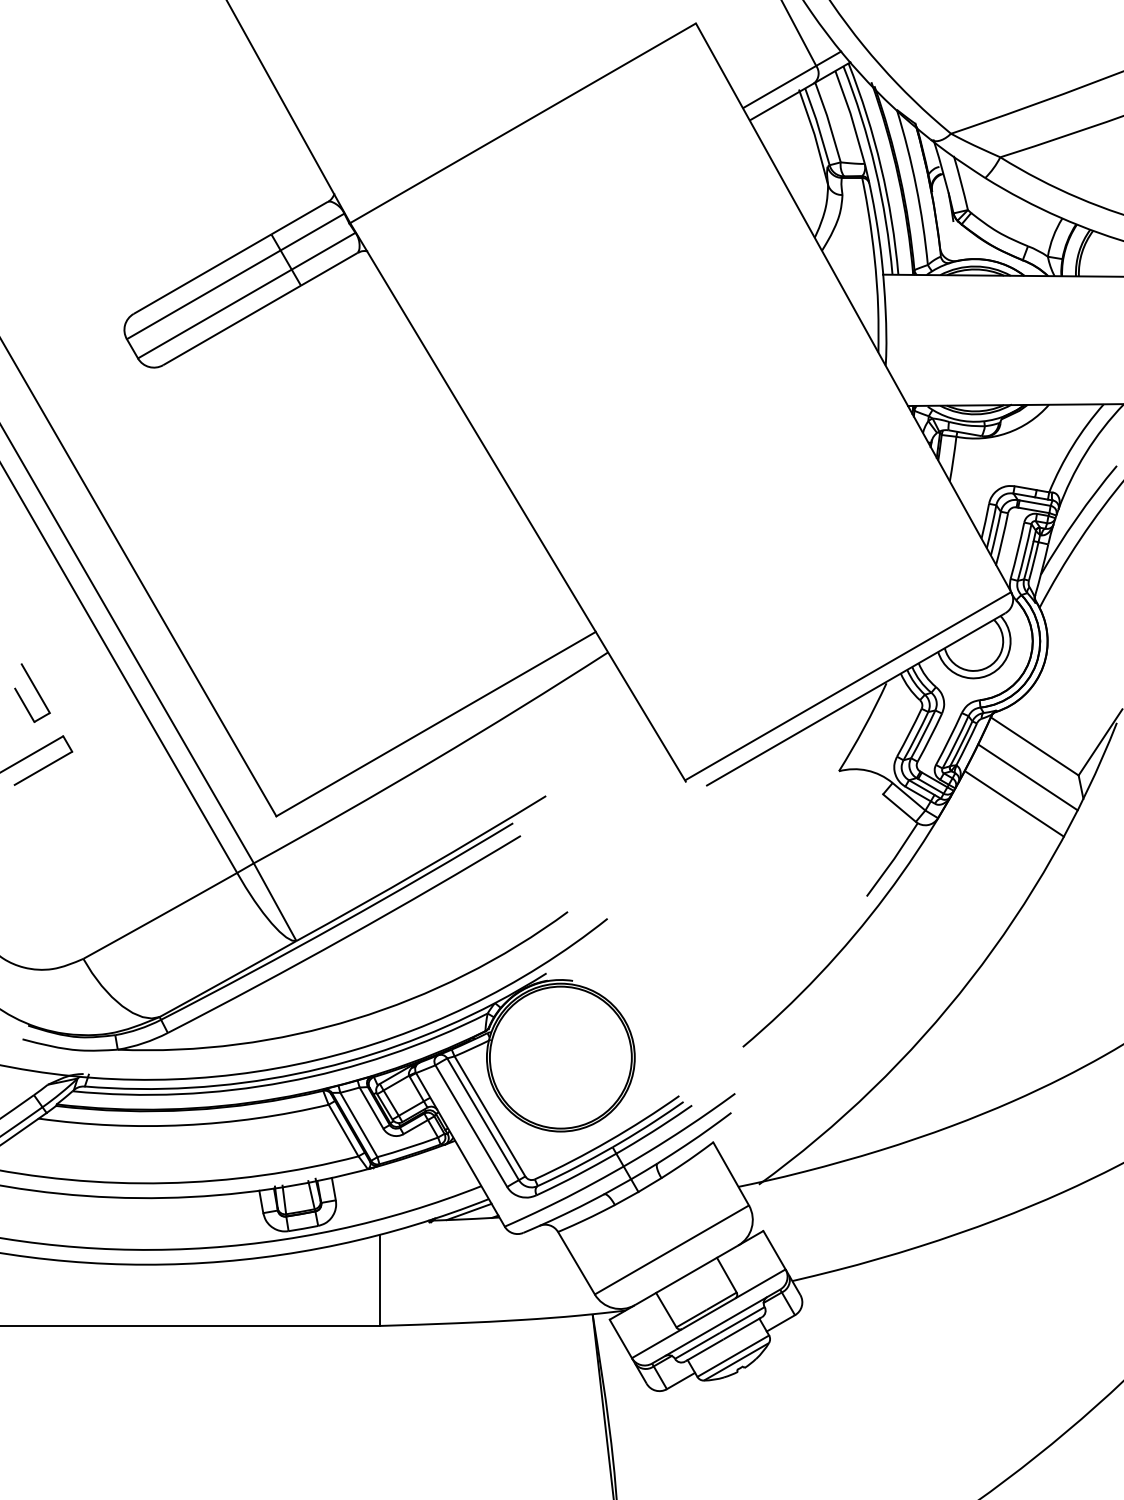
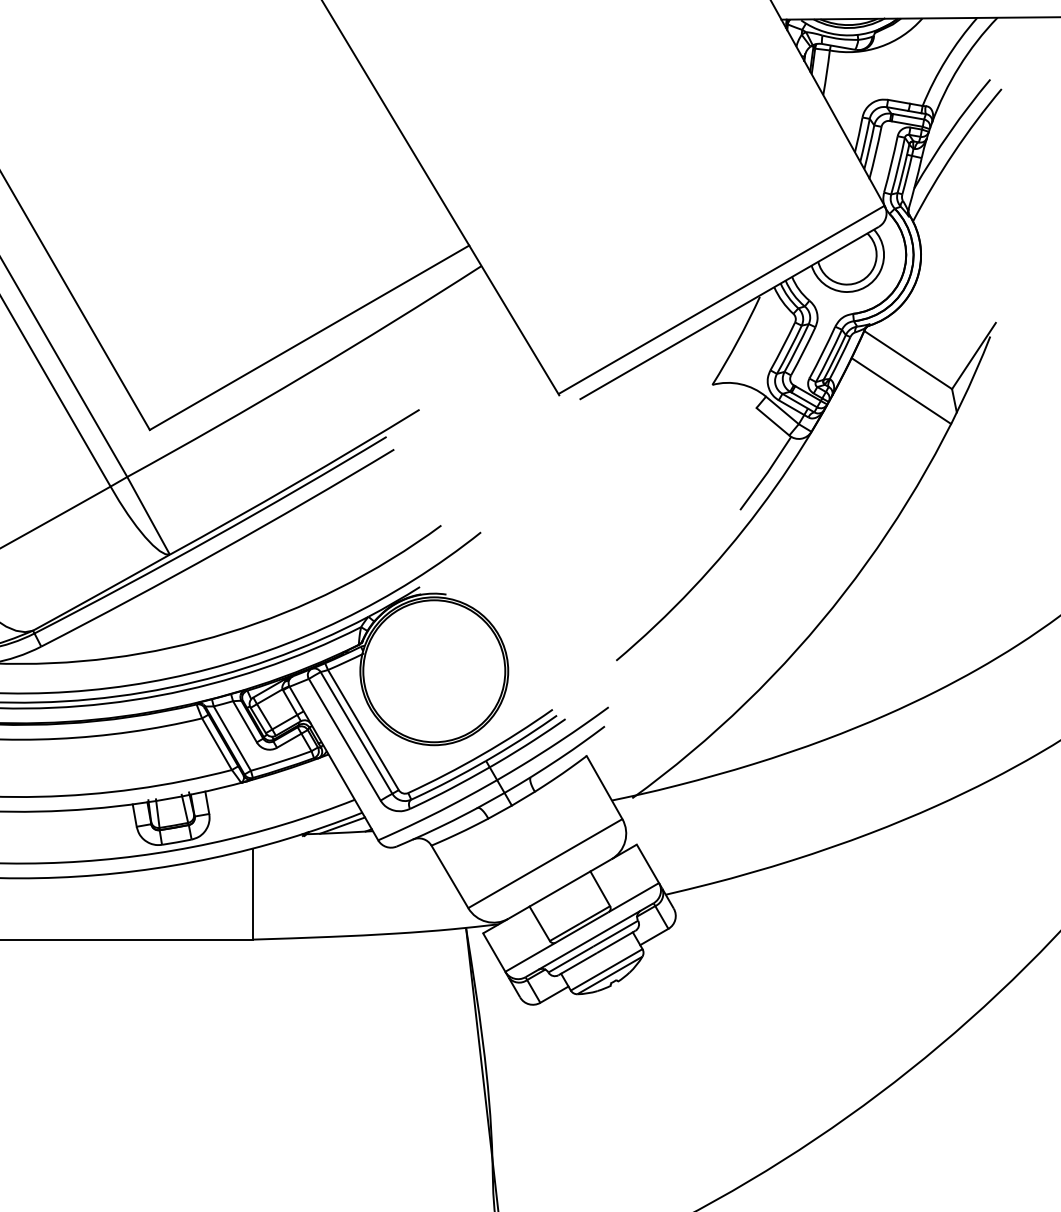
line: (1013, 803) -> (886, 417), removed

